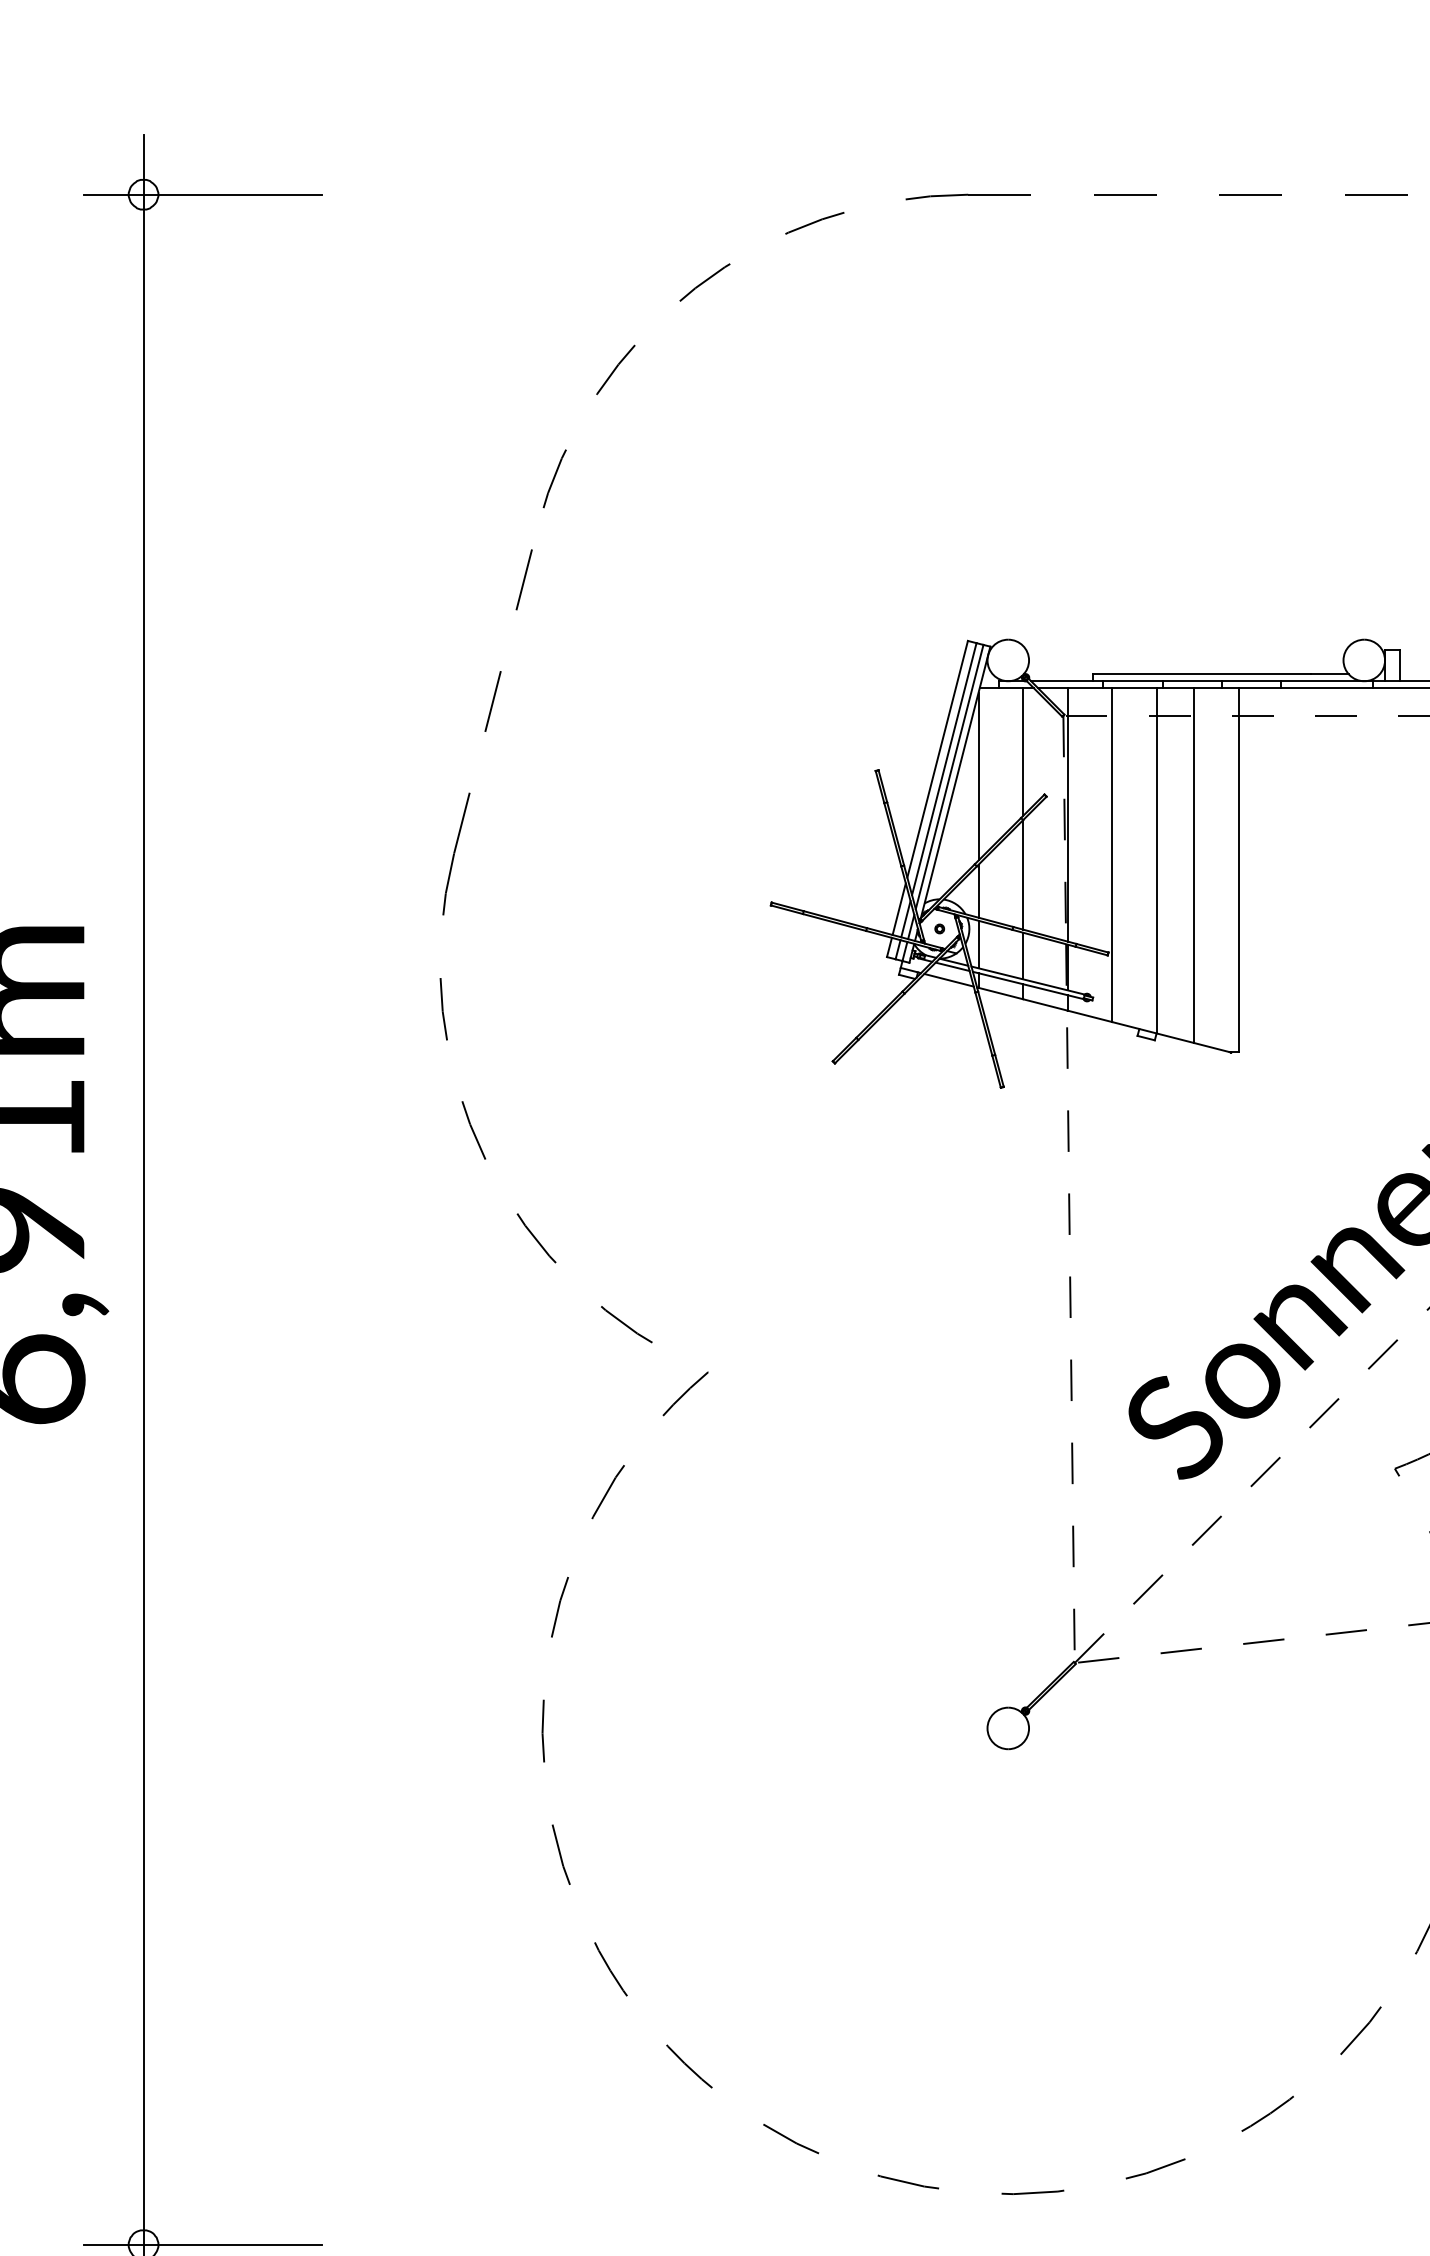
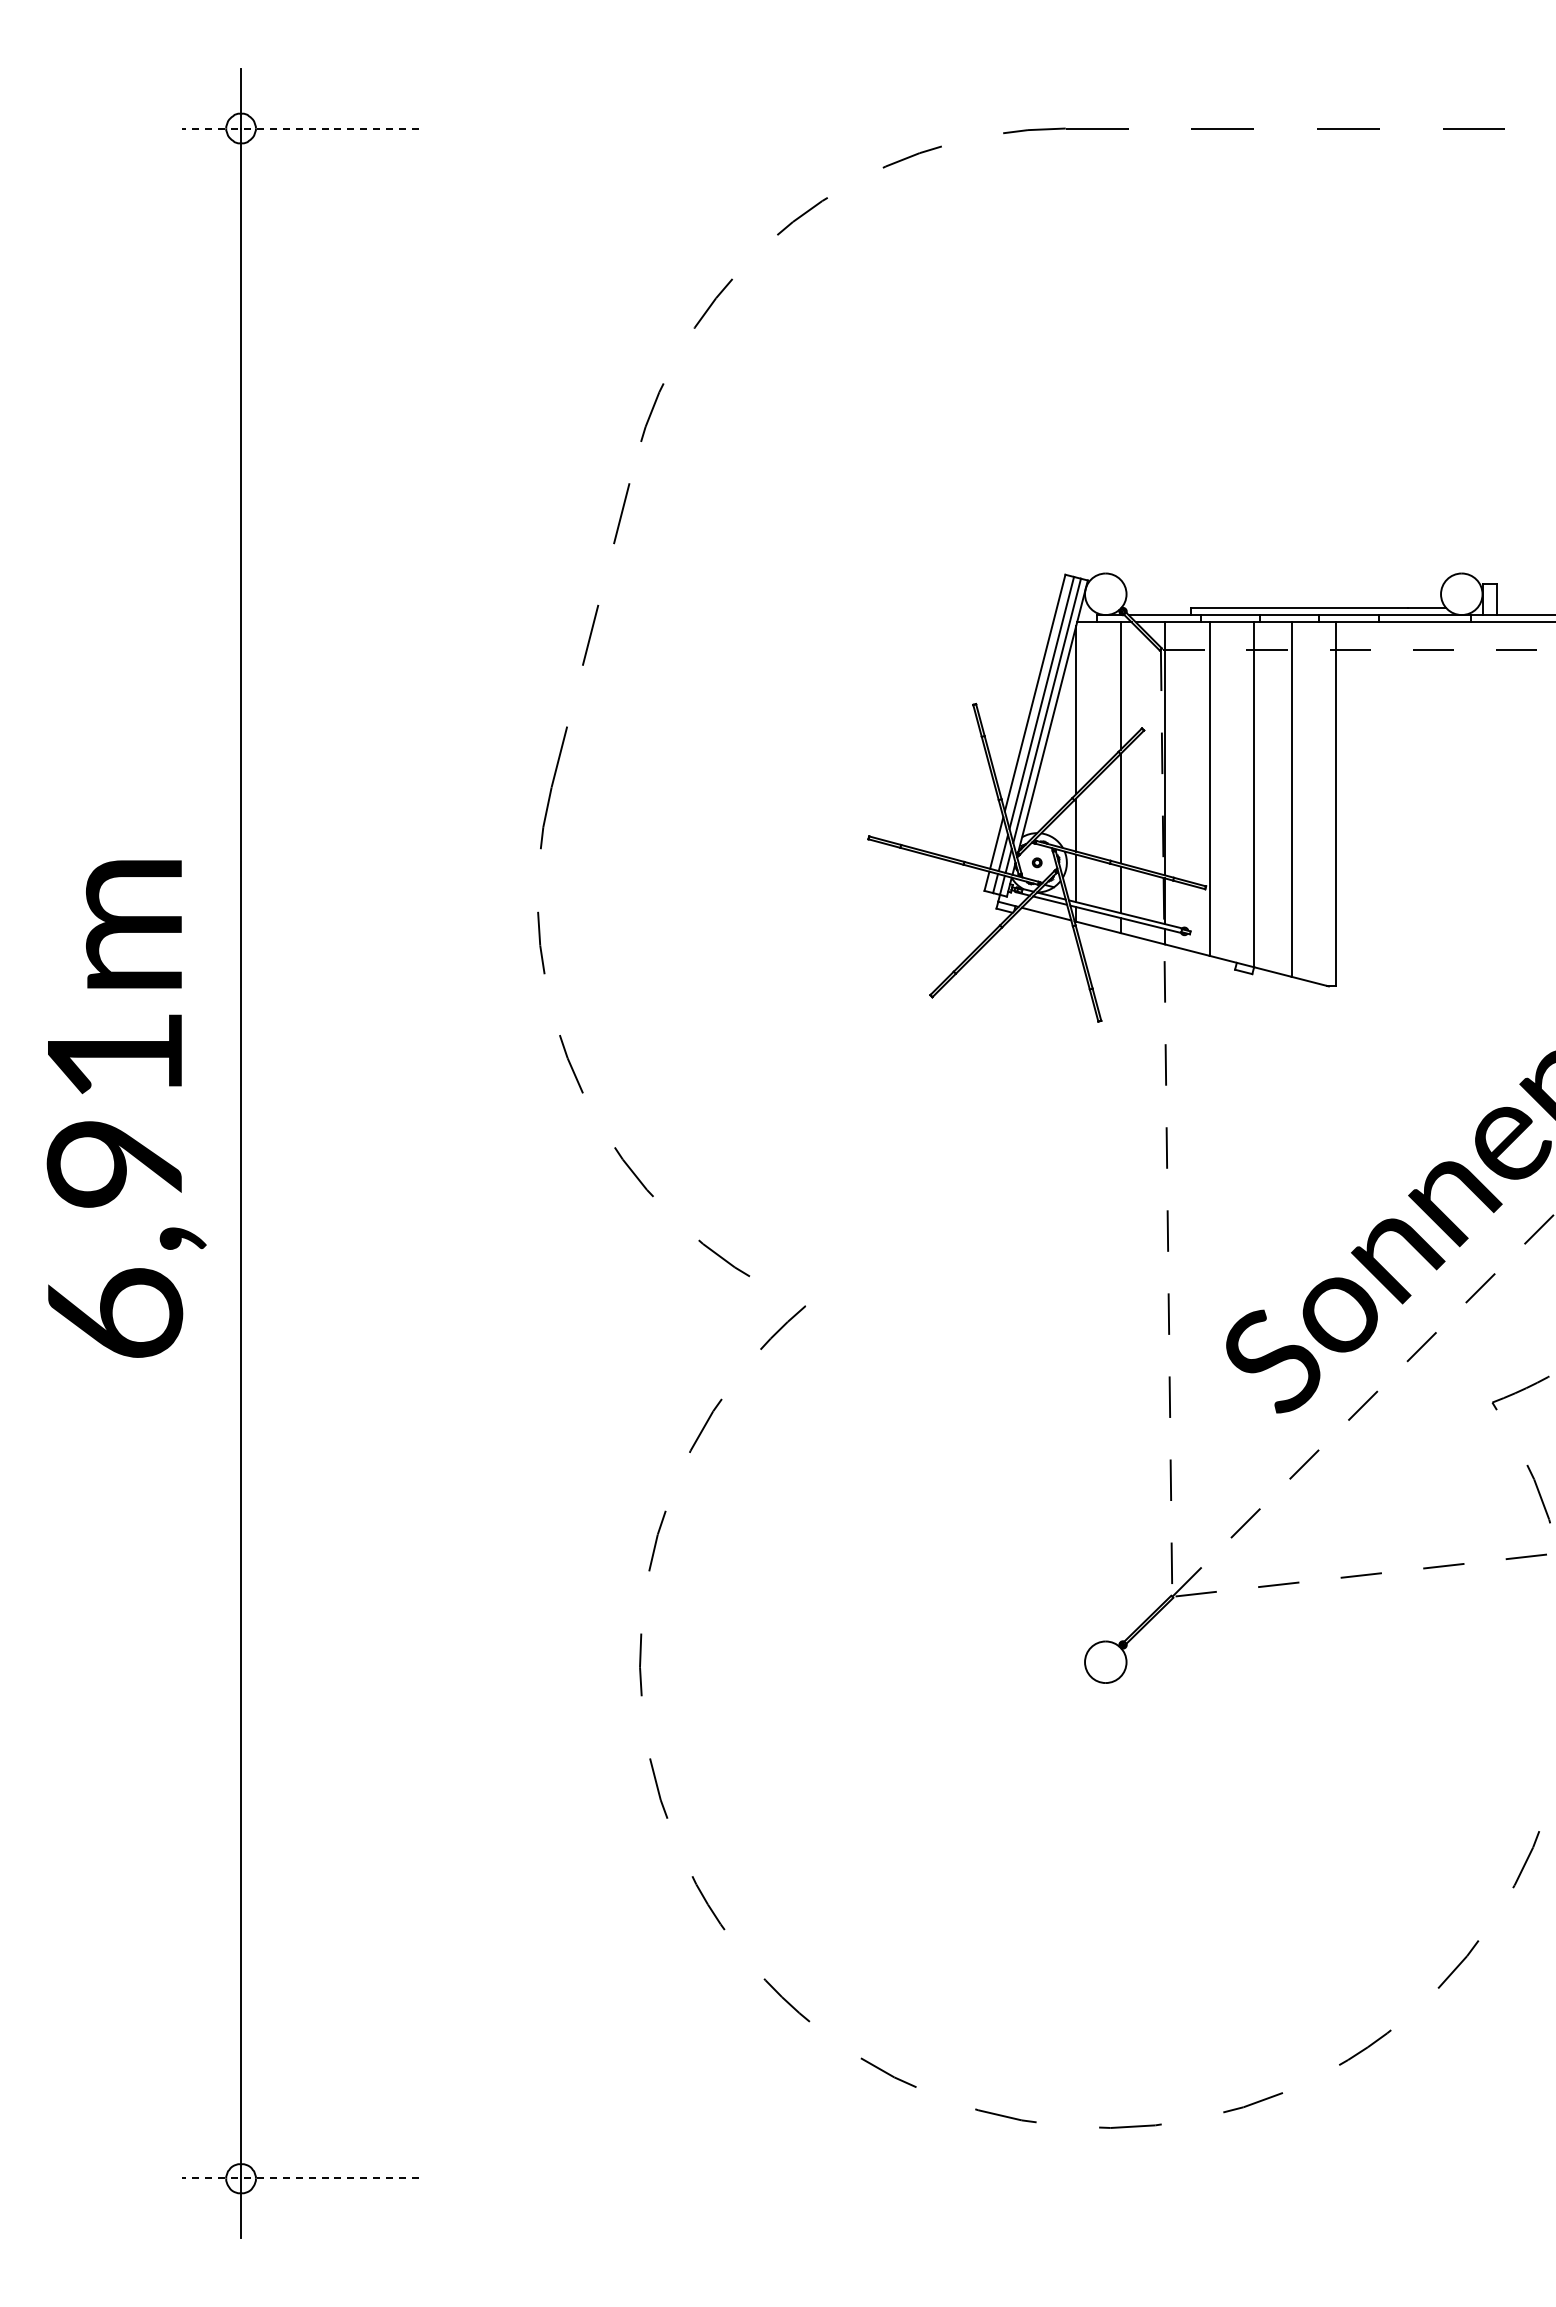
line: (203, 194) -> (300, 128), solid -> dashed
line: (203, 2244) -> (300, 2178), solid -> dashed

